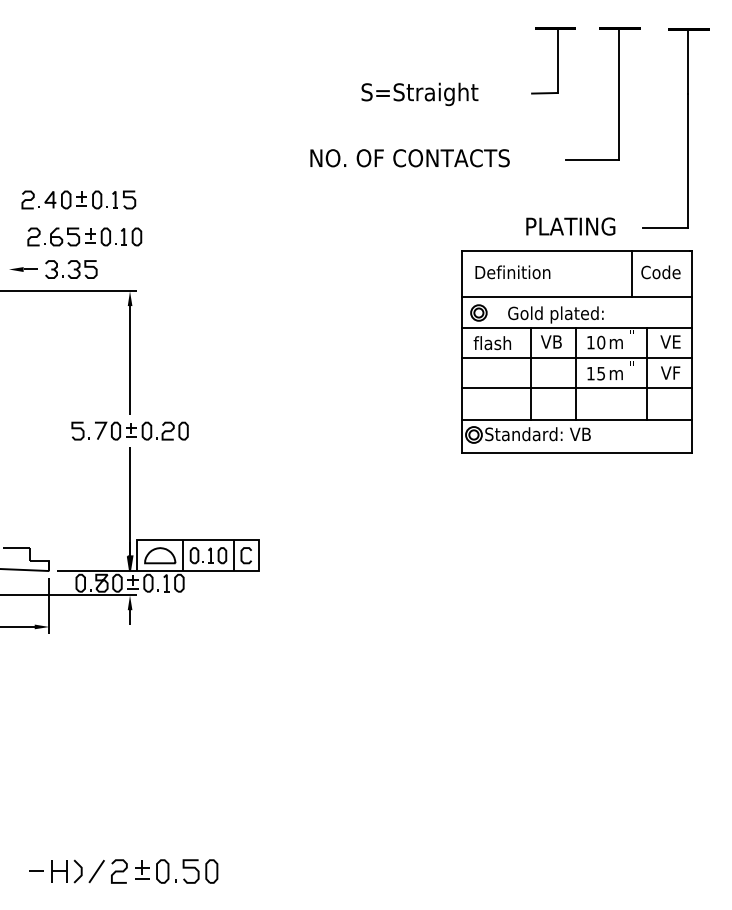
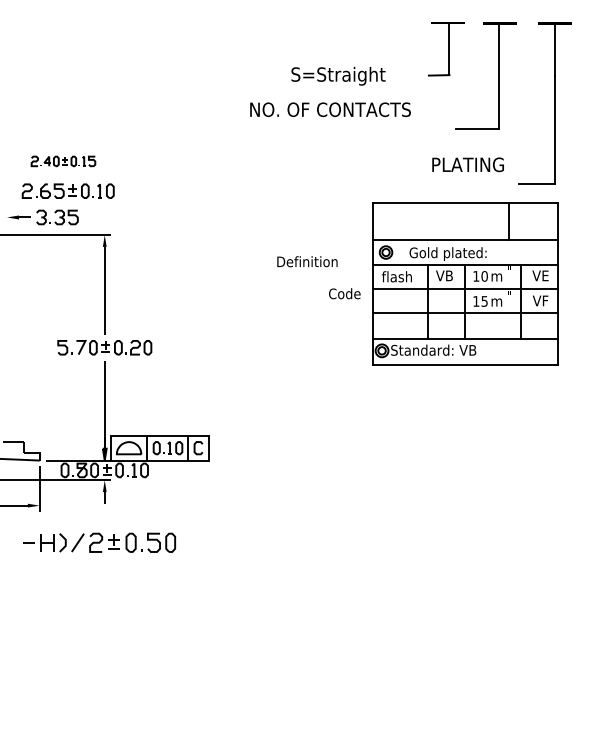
text: (410, 157) -> (330, 109), moved
part: (78, 200) -> (63, 161), size x0.7
text: (570, 226) -> (467, 164), moved
text: (512, 272) -> (307, 261), moved
text: (660, 272) -> (344, 293), moved
part: (123, 871) -> (99, 542), moved

